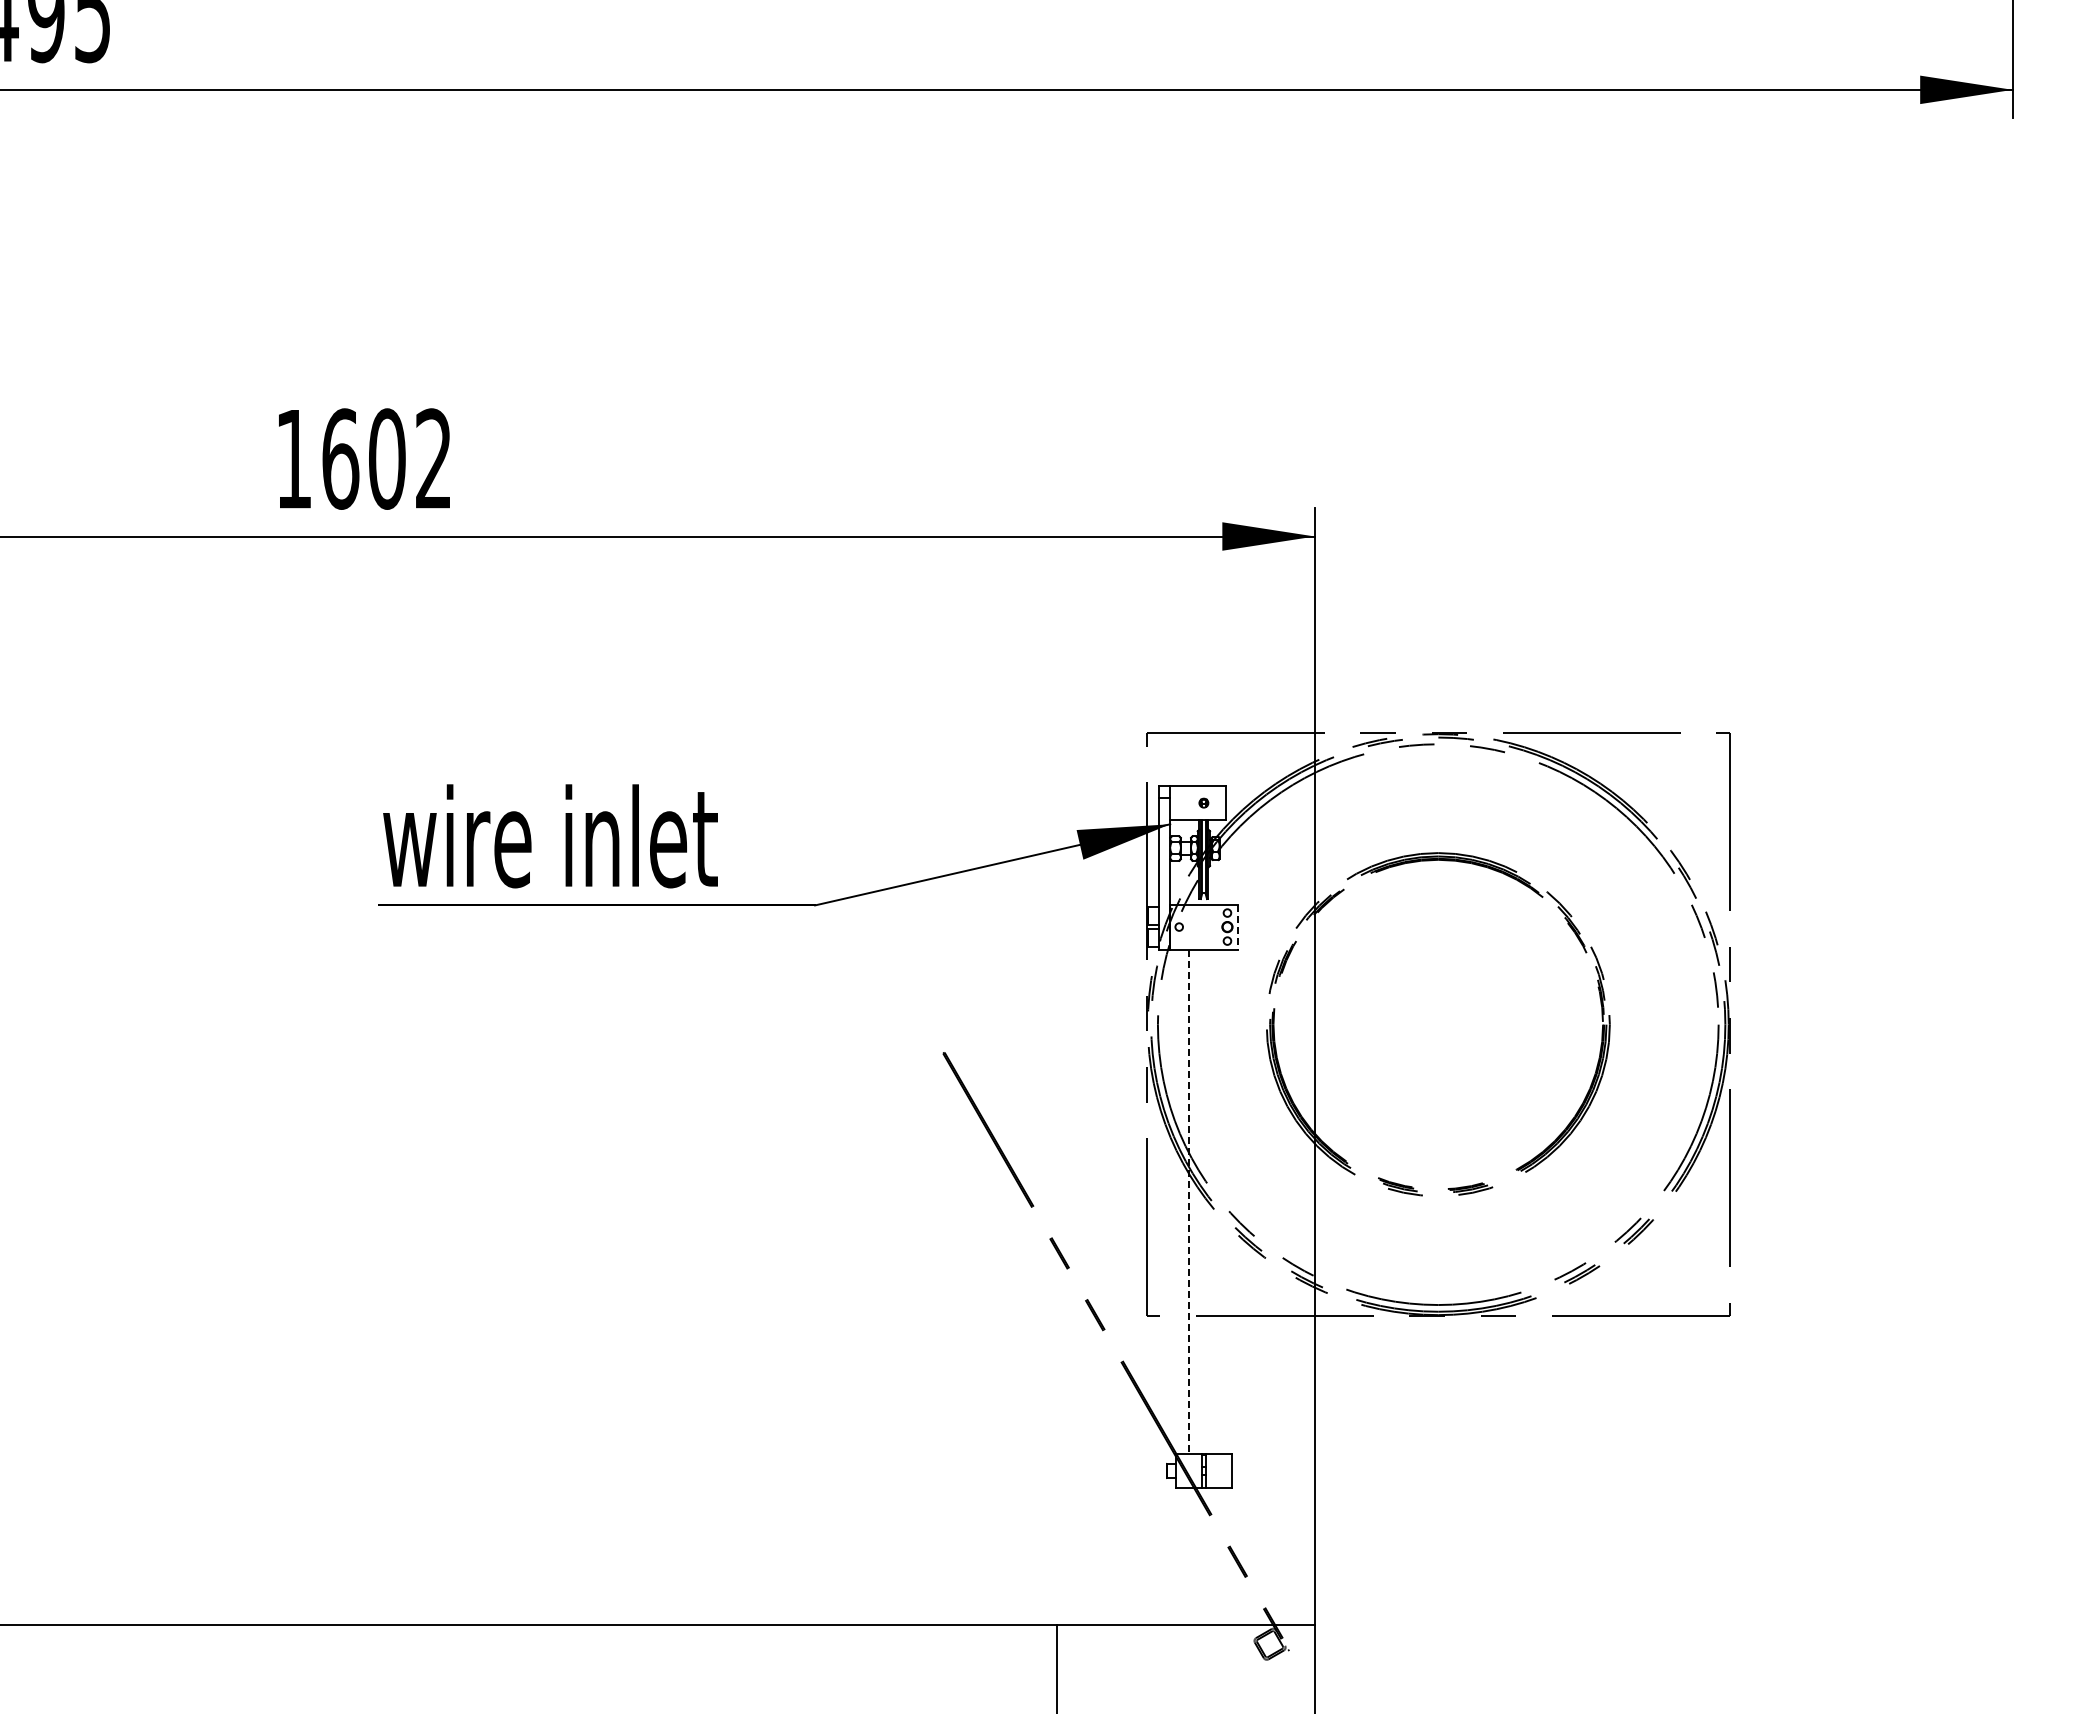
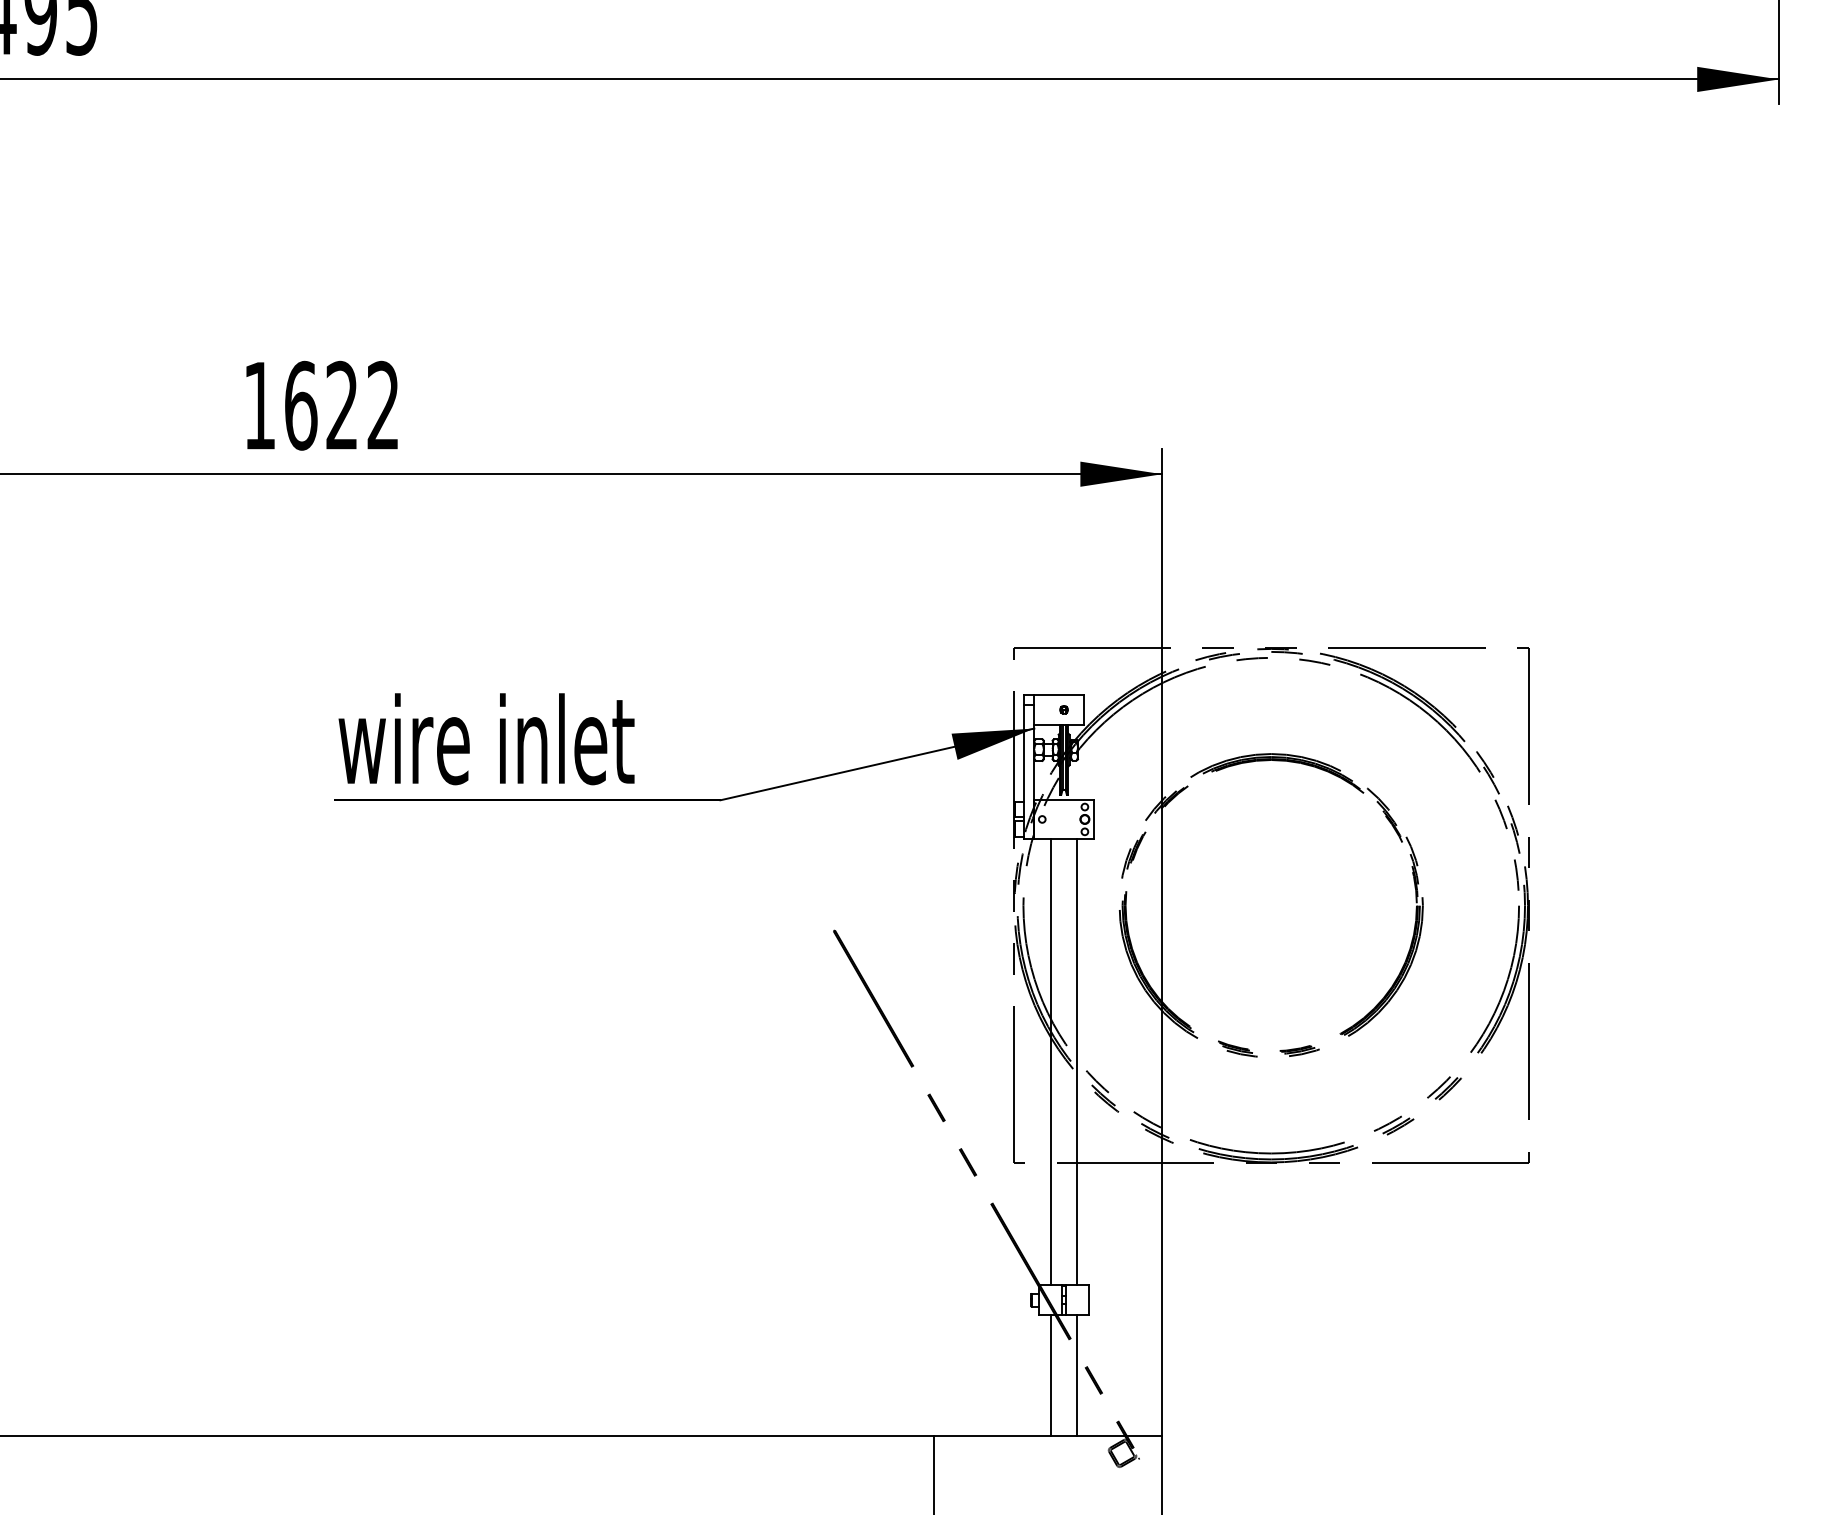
text: (387, 458) -> (342, 405), 1602 -> 1622
line: (1237, 927) -> (1093, 819), dashed -> solid
line: (1219, 1201) -> (1077, 1062), added
line: (1188, 1202) -> (1050, 1062), dashed -> solid
line: (1188, 1555) -> (1050, 1374), added
line: (1219, 1555) -> (1077, 1374), added

